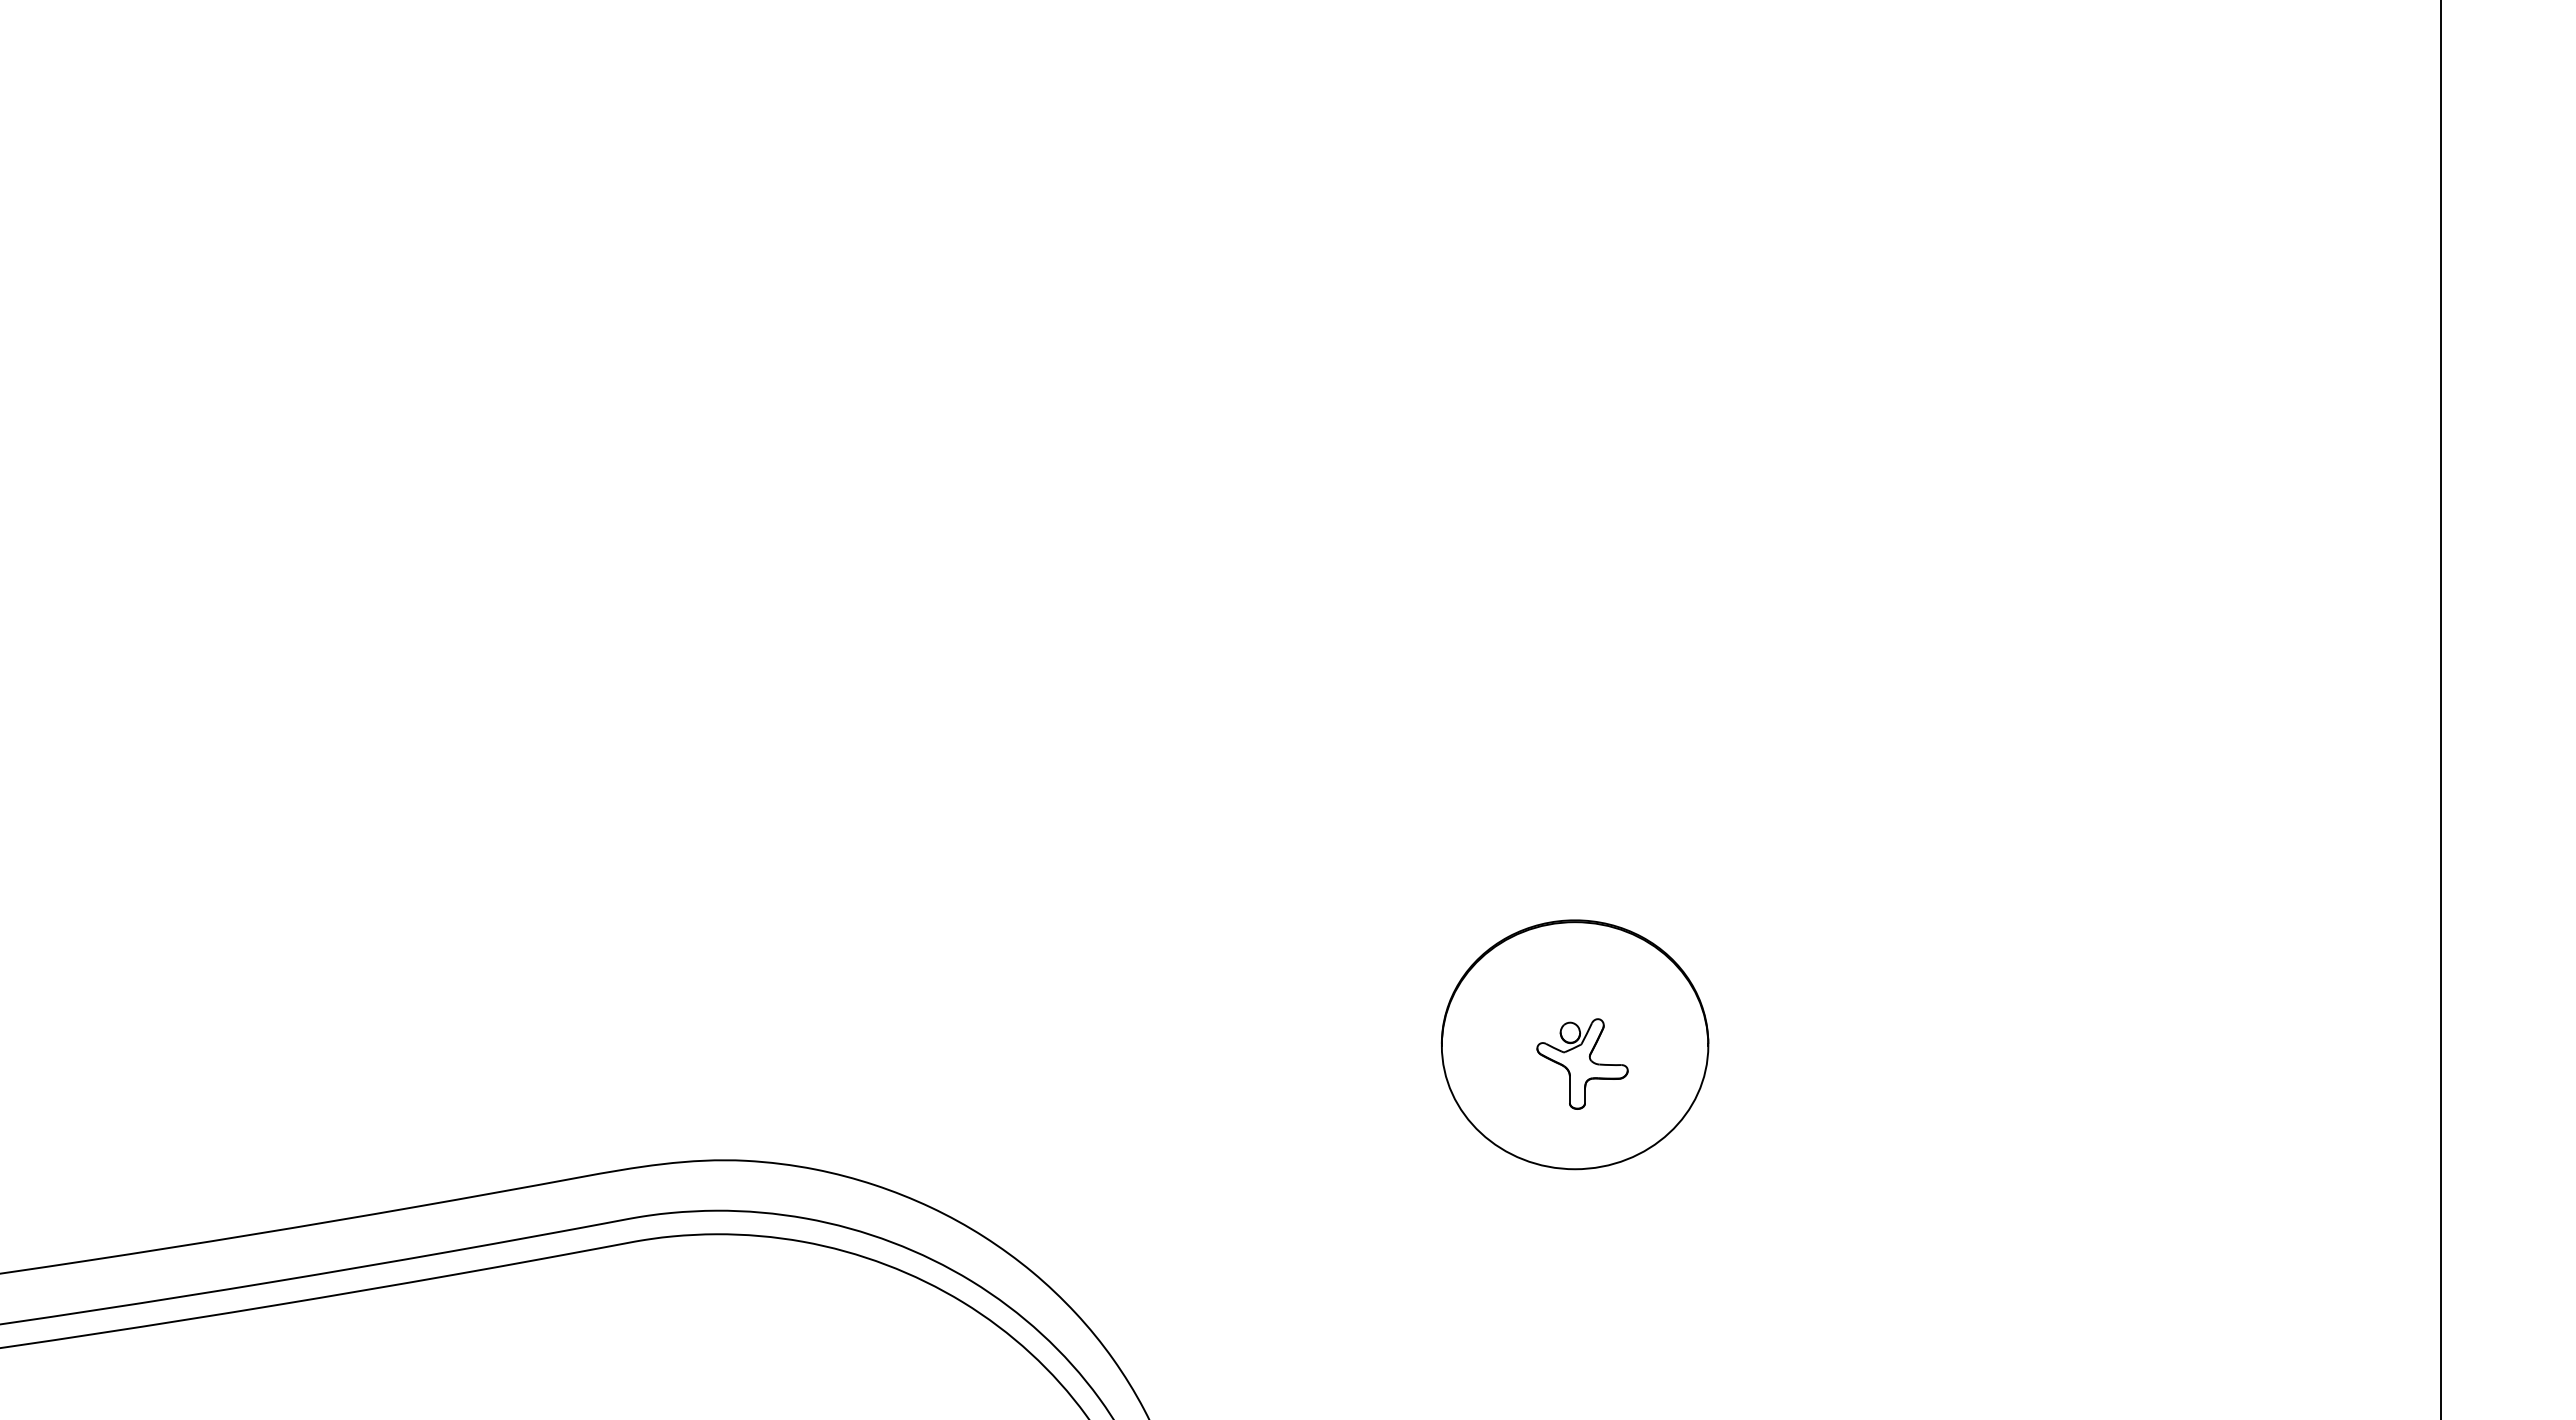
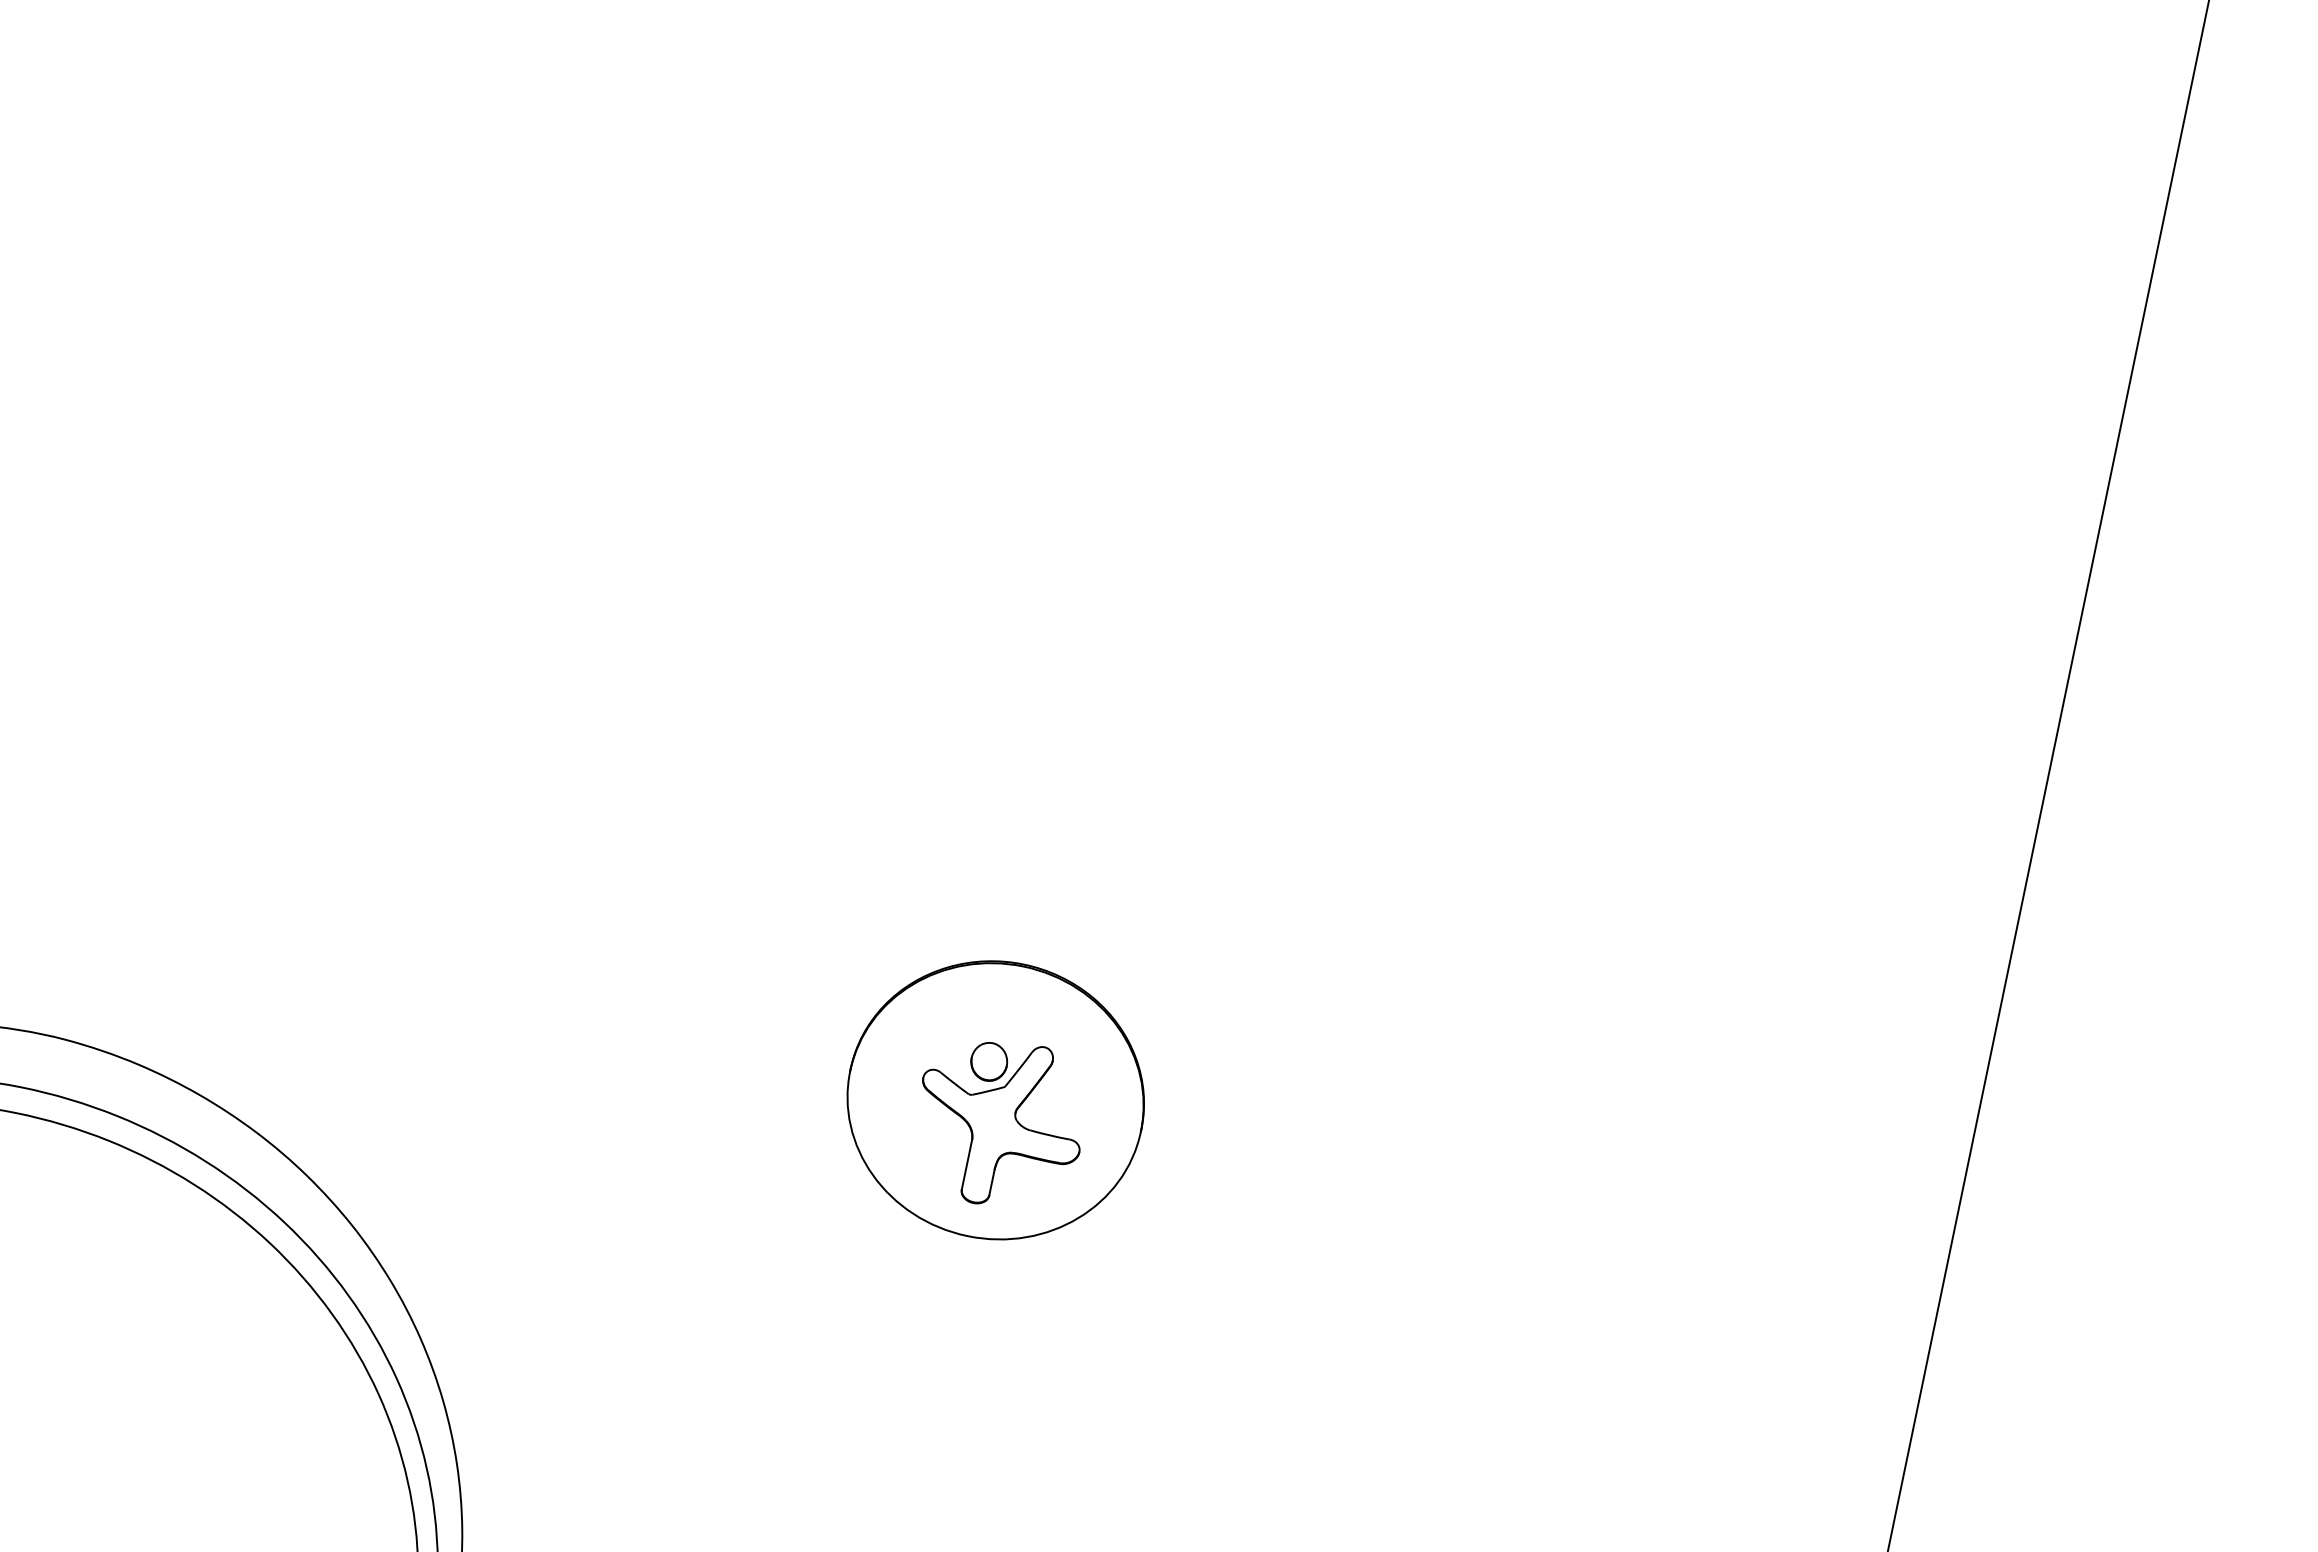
part: (1582, 1063) -> (999, 1122), size x1.67

